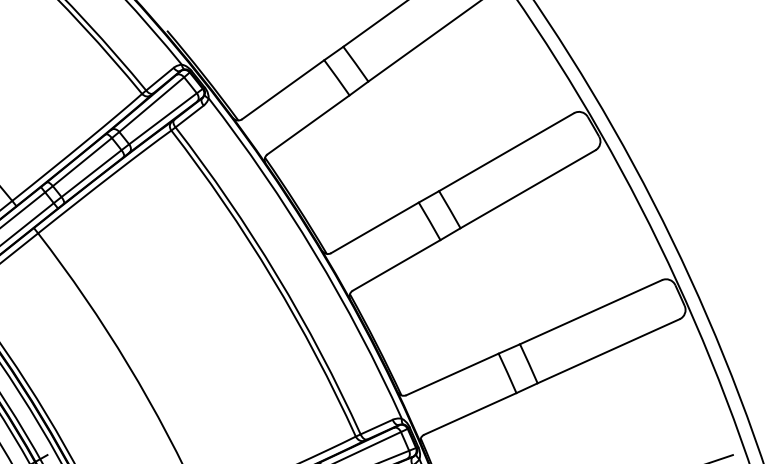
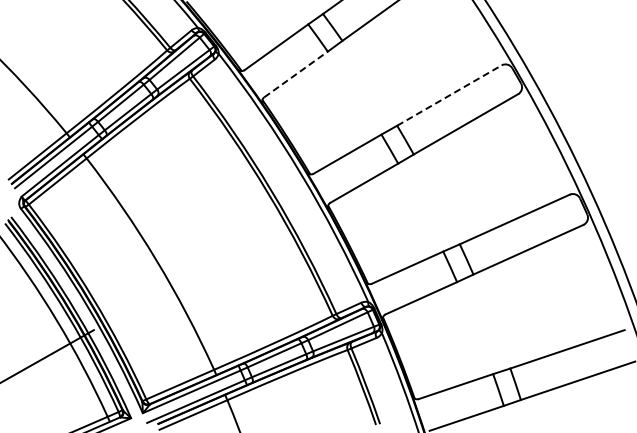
line: (309, 124) -> (296, 74), solid -> dashed
line: (506, 152) -> (449, 95), solid -> dashed

